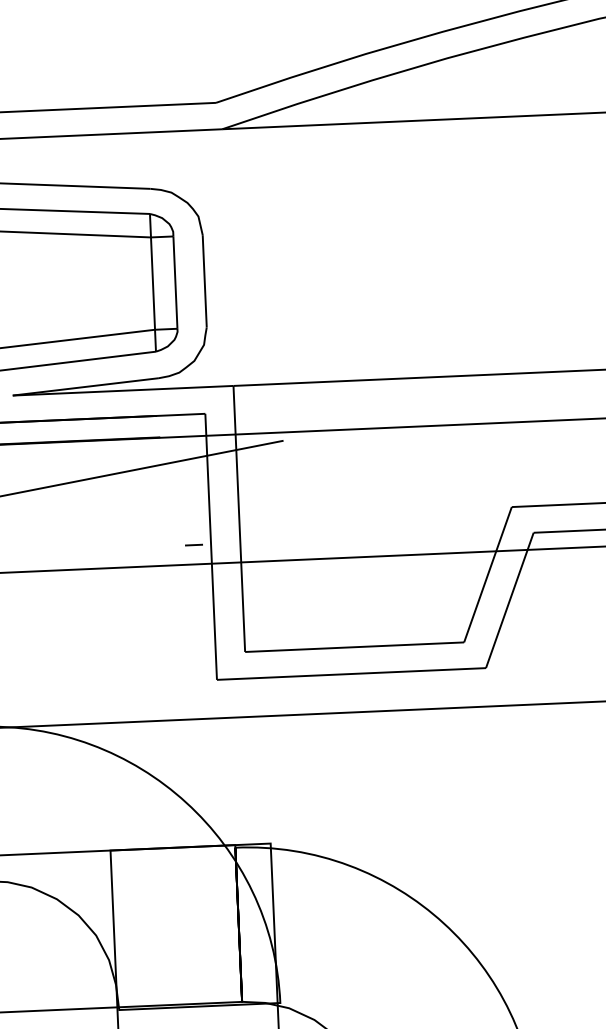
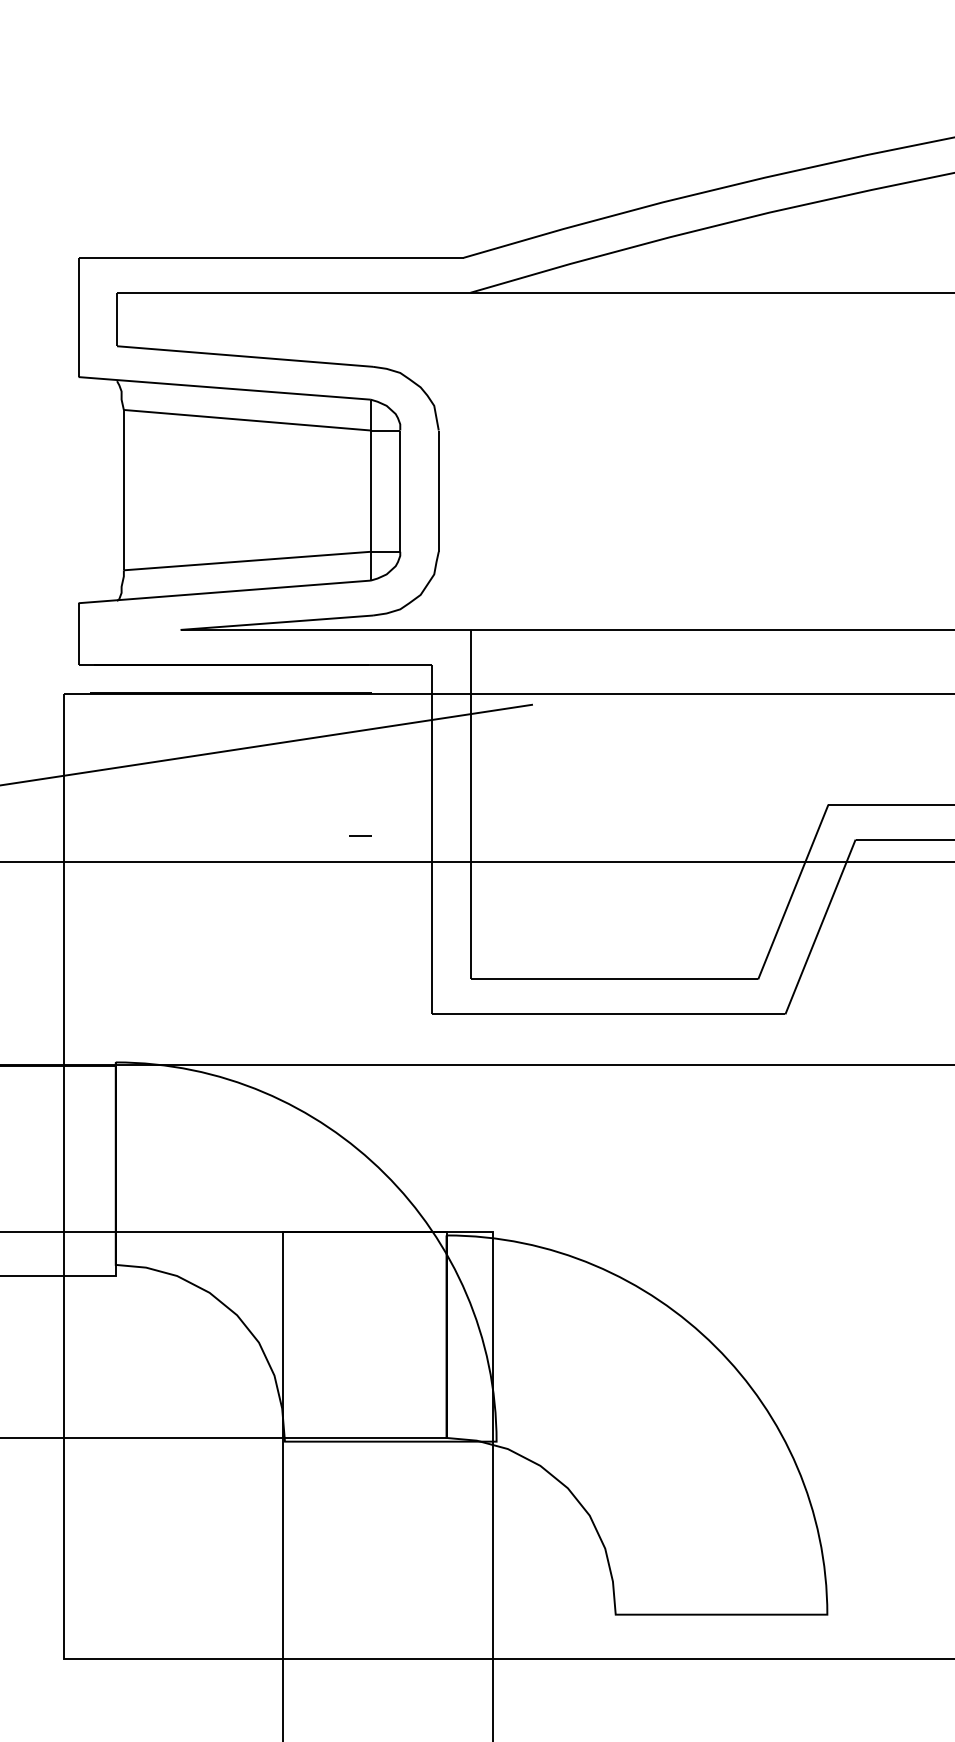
line: (193, 544) -> (360, 835), moved

